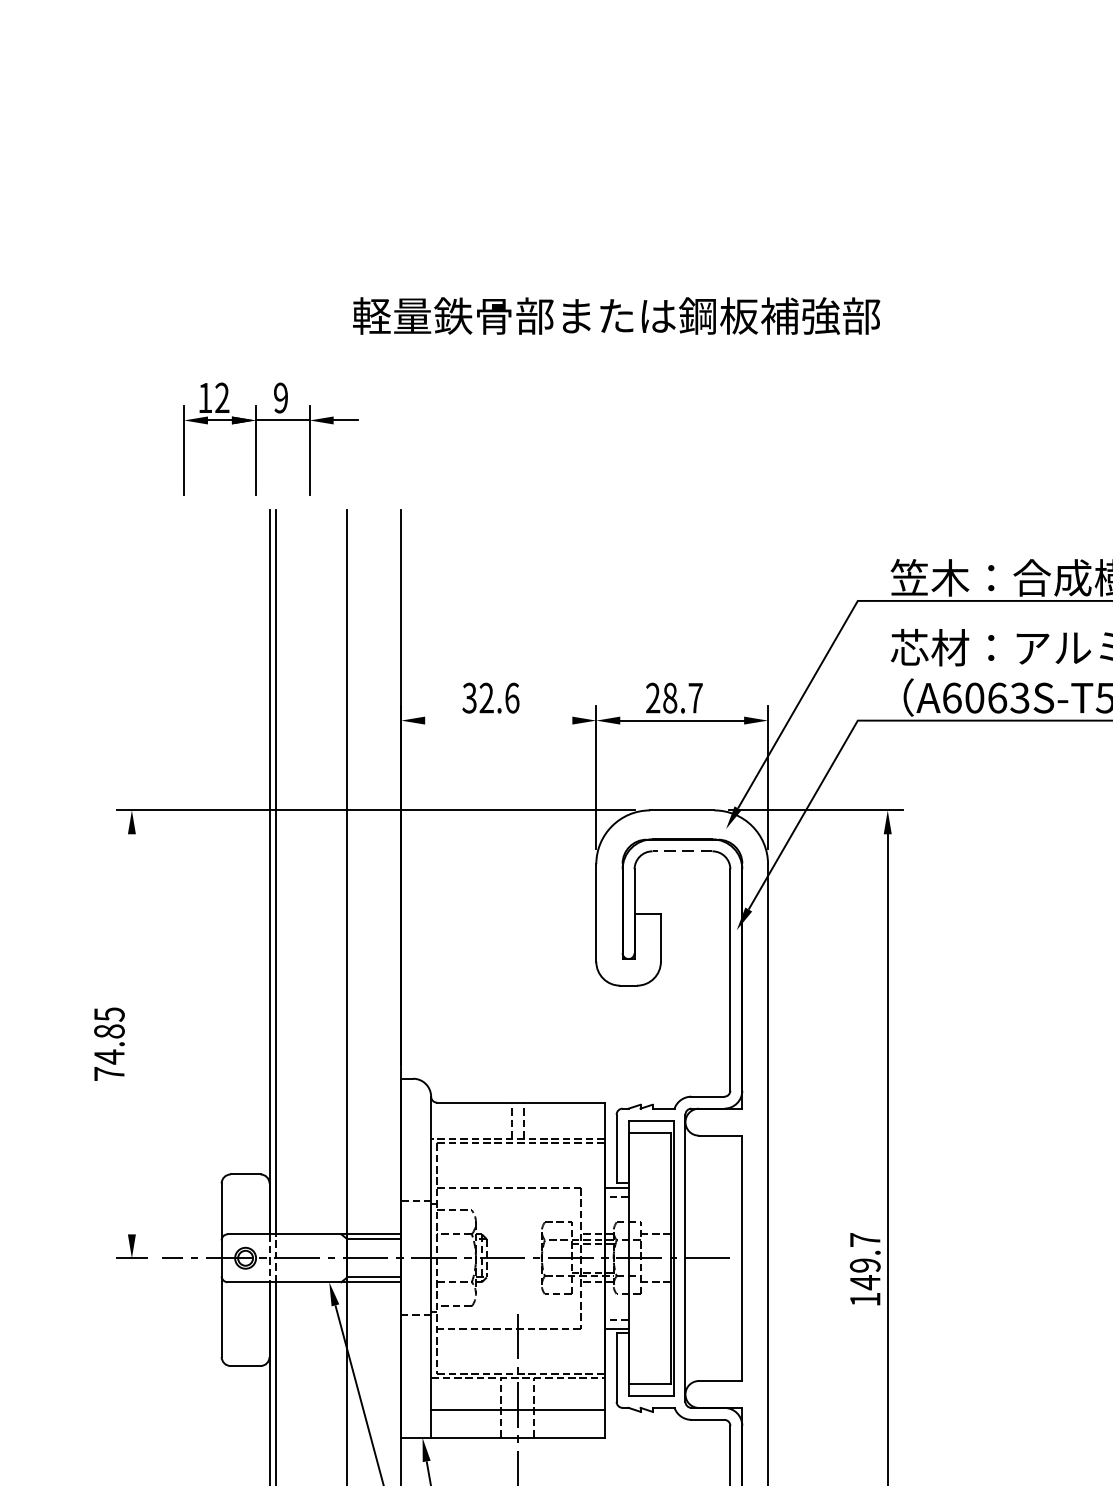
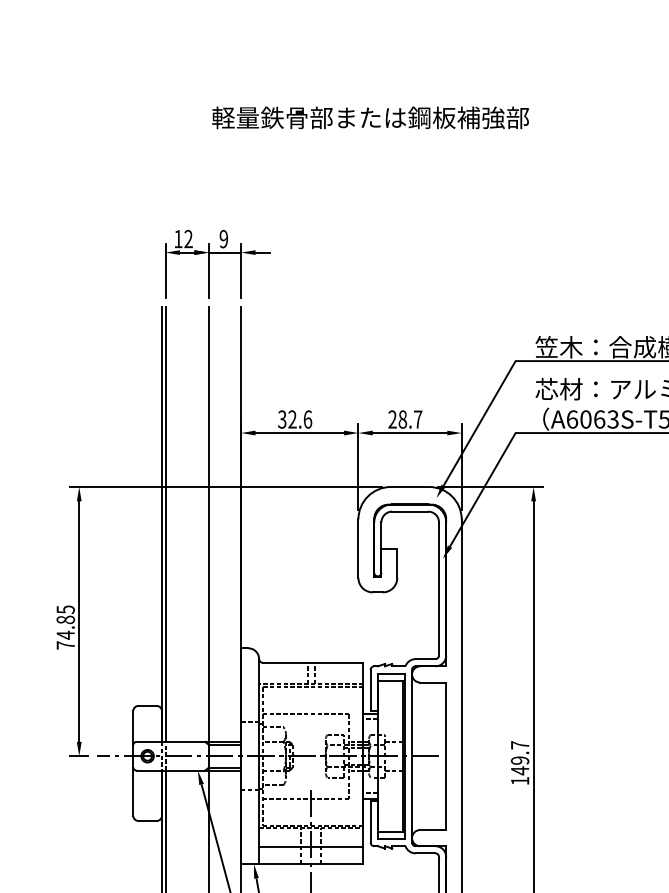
text: (616, 315) -> (370, 117), moved
part: (257, 438) -> (209, 263), moved
line: (498, 721) -> (299, 433), added
line: (682, 851) -> (410, 511), dashed -> solid
line: (132, 1034) -> (79, 621), added

